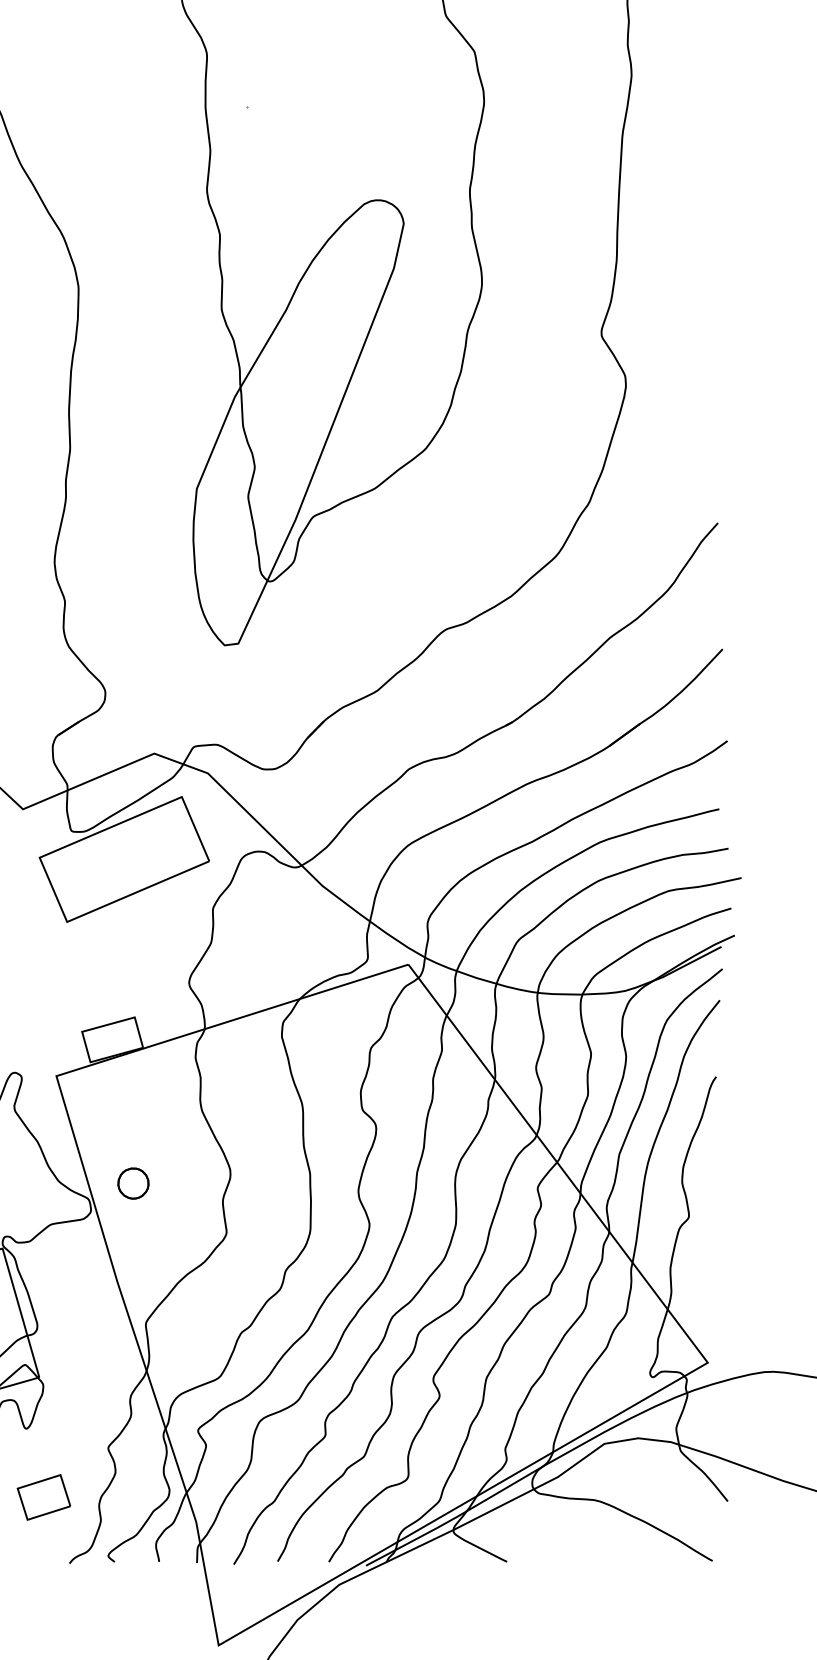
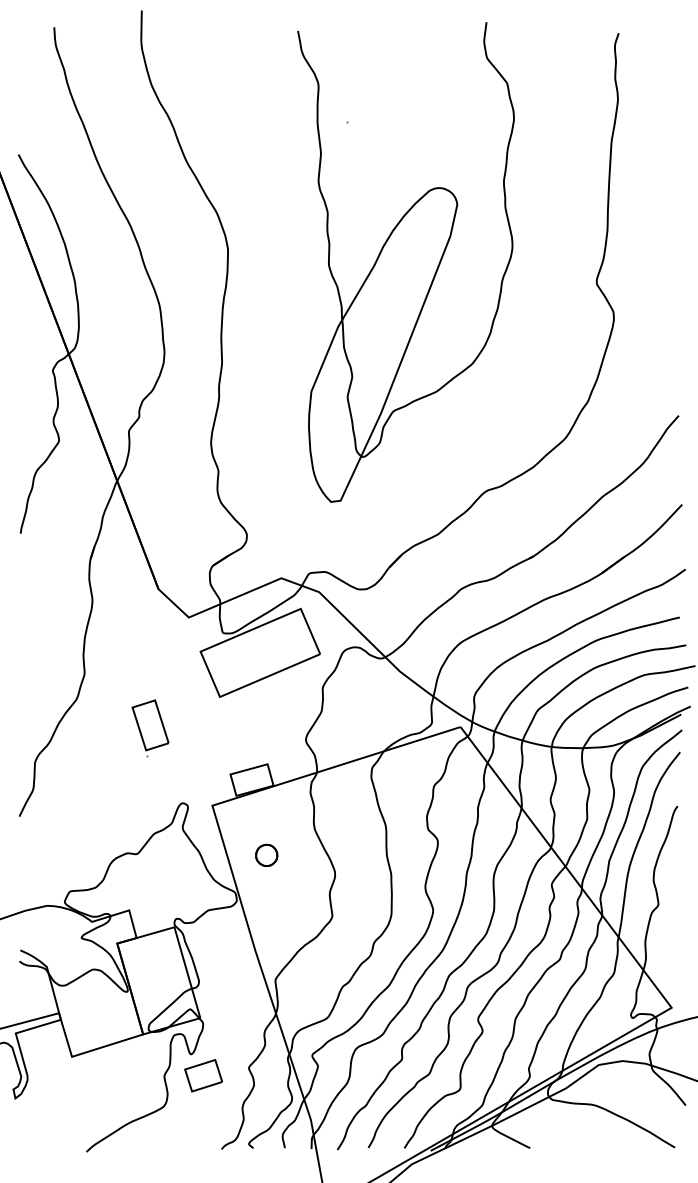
part: (133, 1182) -> (266, 854), moved
part: (43, 1497) -> (203, 1075), moved

